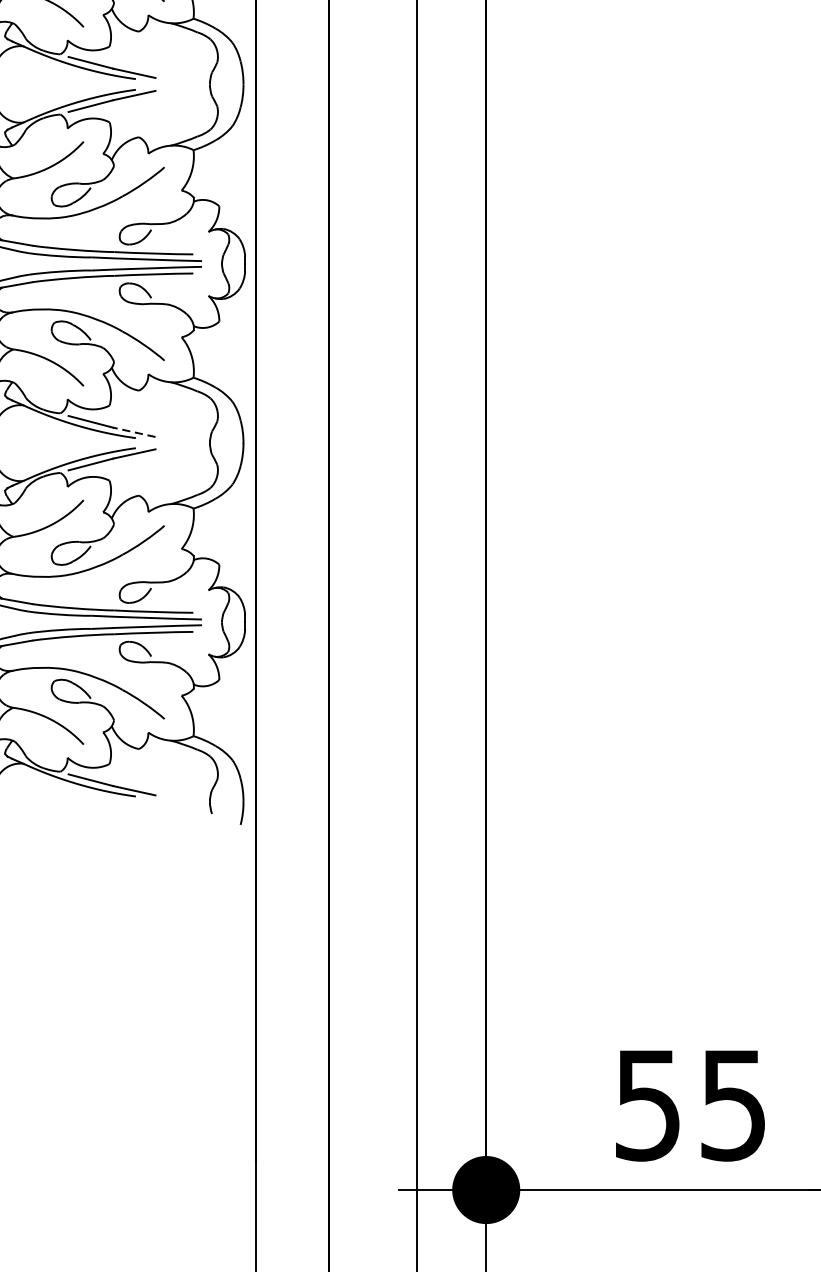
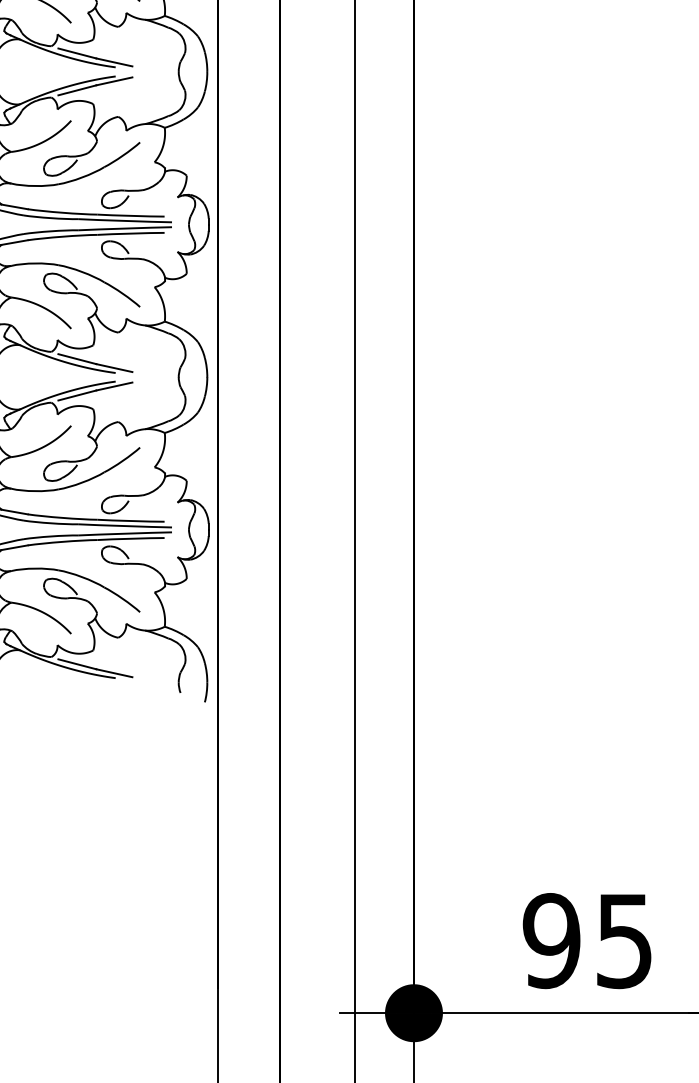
line: (133, 431) -> (113, 367), dashed -> solid
text: (647, 1104) -> (551, 940), 55 -> 95

